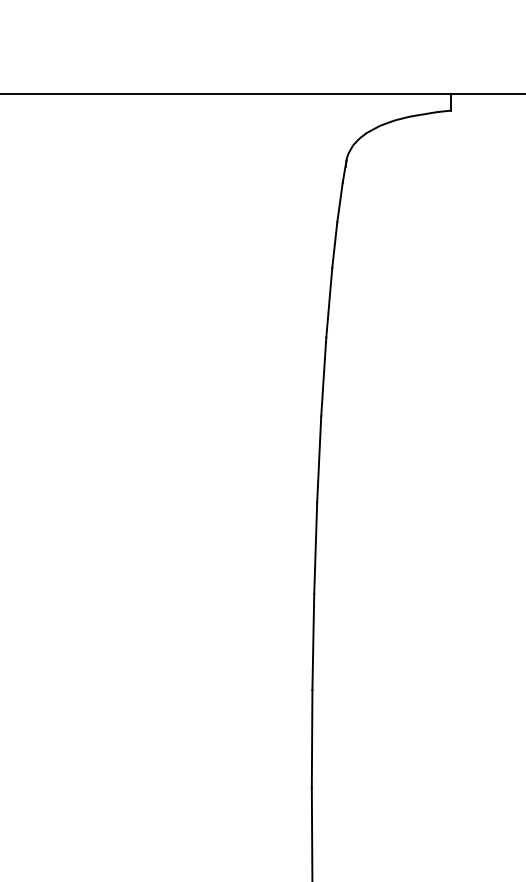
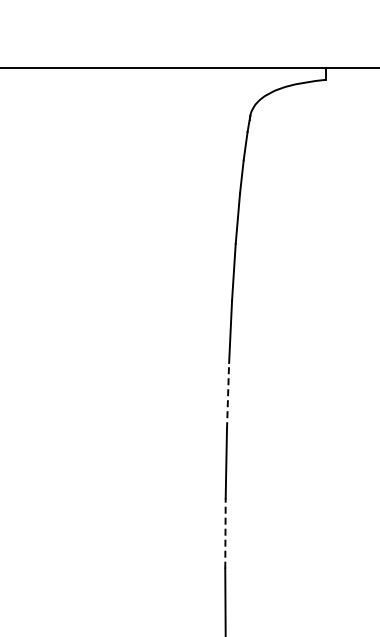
line: (316, 547) -> (228, 395), solid -> dashed
line: (312, 737) -> (225, 532), solid -> dashed

